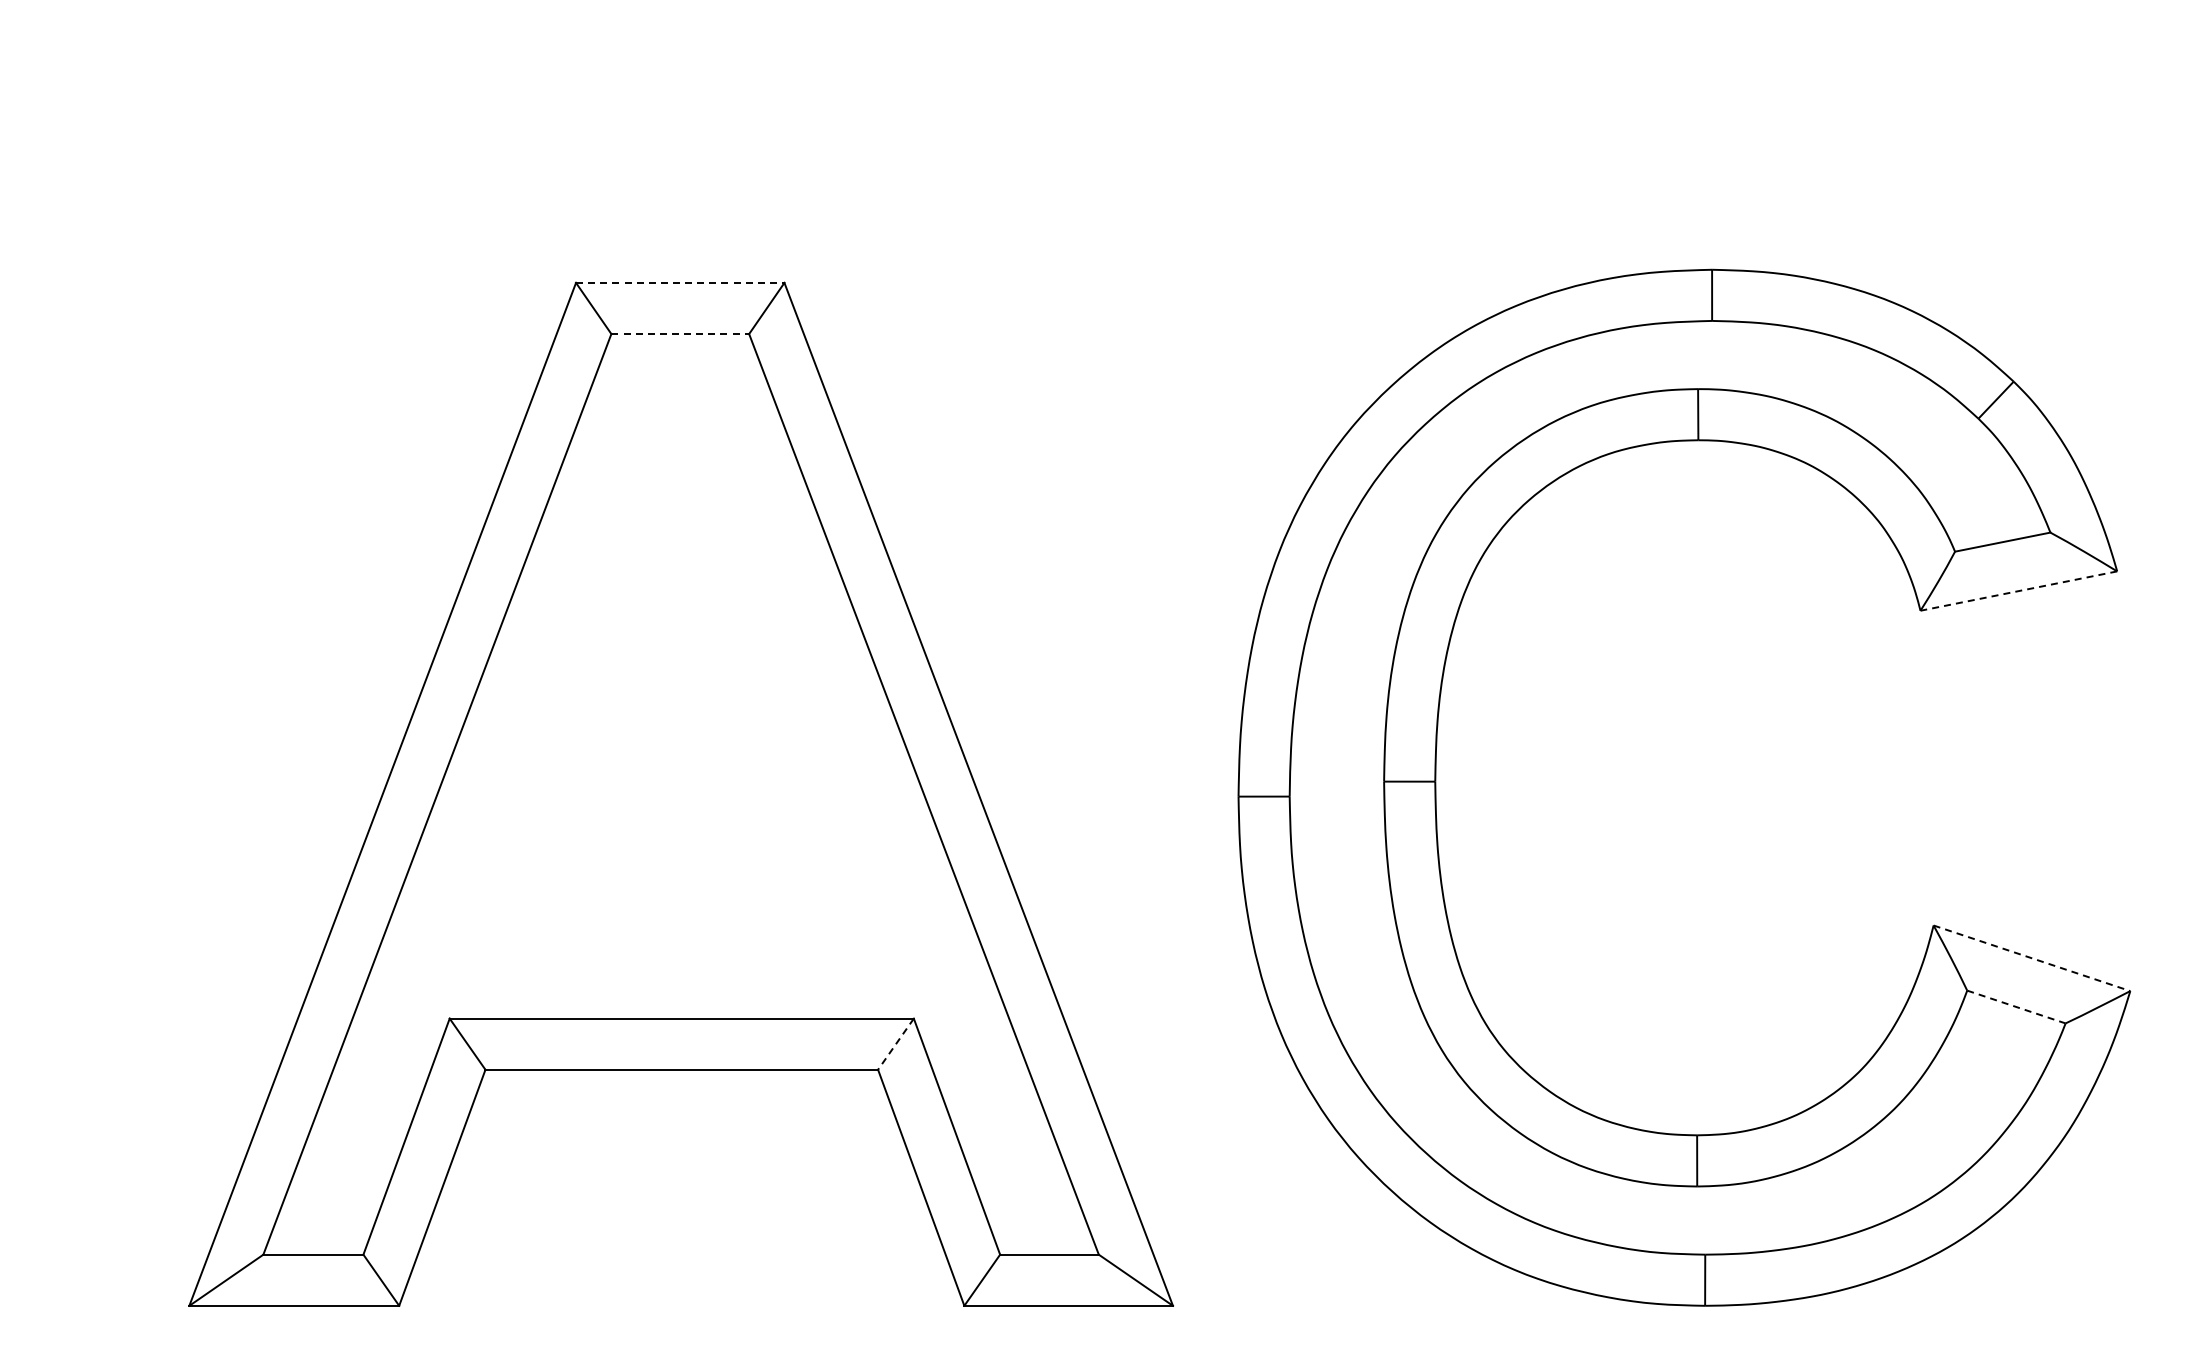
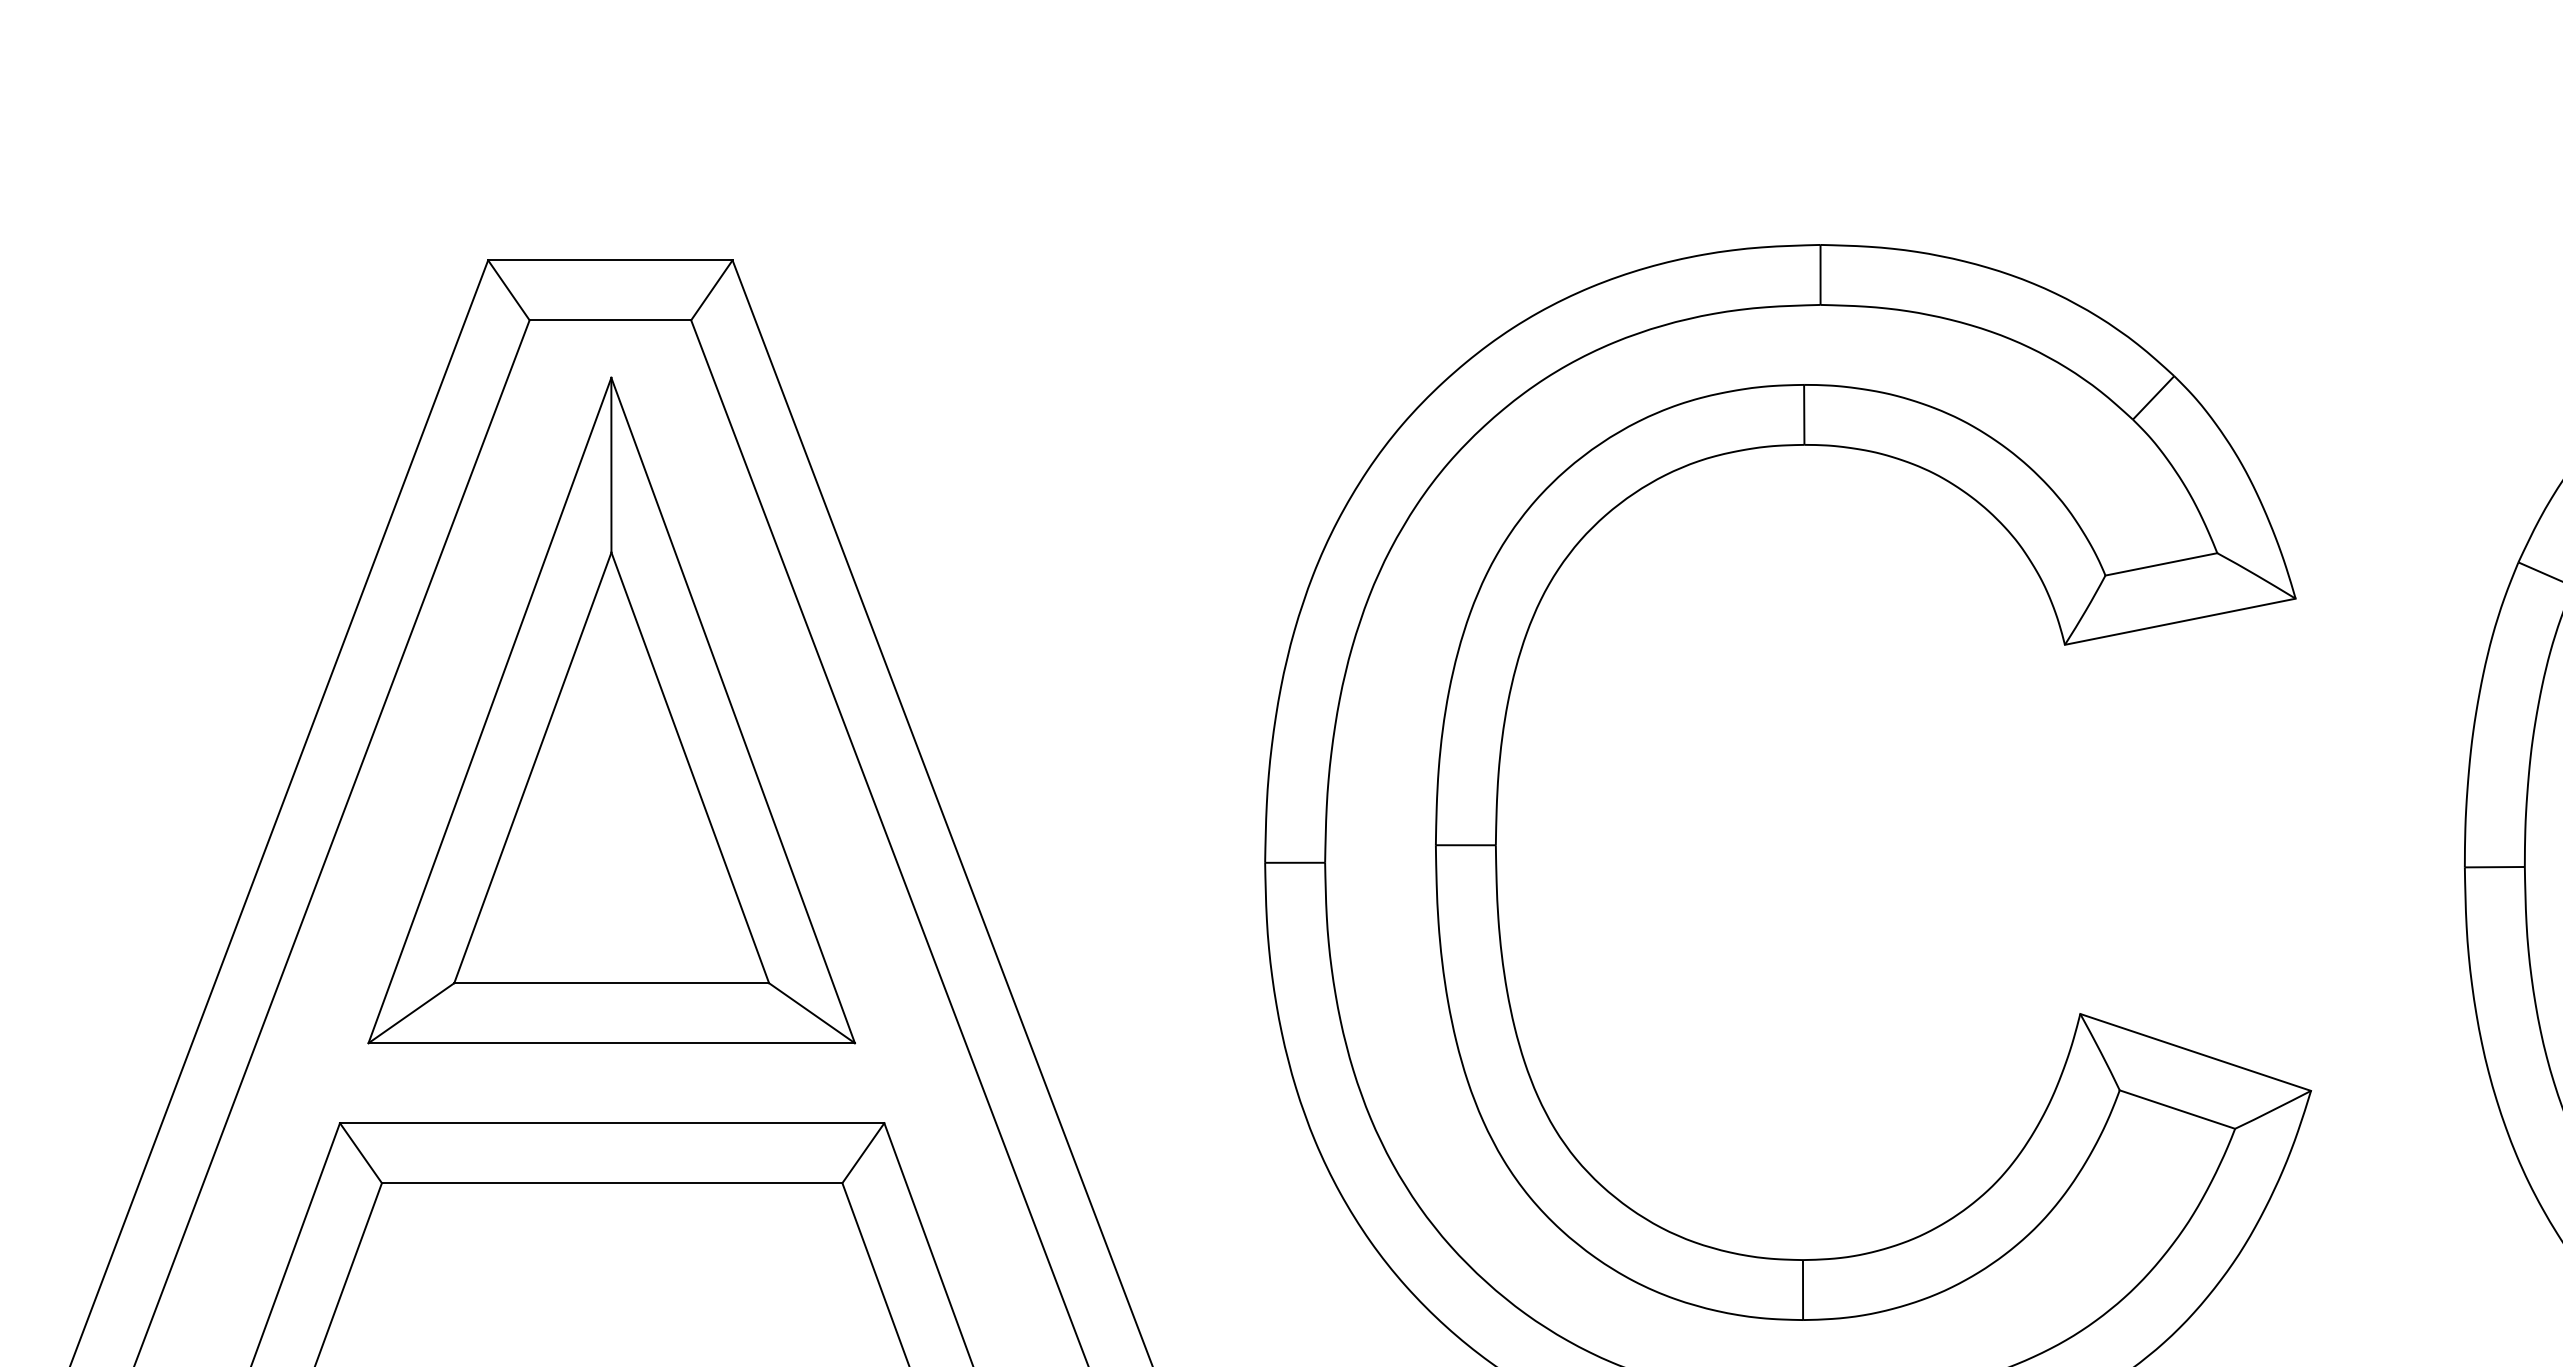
line: (680, 282) -> (610, 259), dashed -> solid
line: (680, 334) -> (610, 320), dashed -> solid
line: (2018, 591) -> (2179, 622), dashed -> solid
part: (680, 666) -> (610, 710), added
line: (2031, 958) -> (2195, 1052), dashed -> solid
line: (2016, 1007) -> (2177, 1110), dashed -> solid
line: (895, 1044) -> (862, 1153), dashed -> solid

